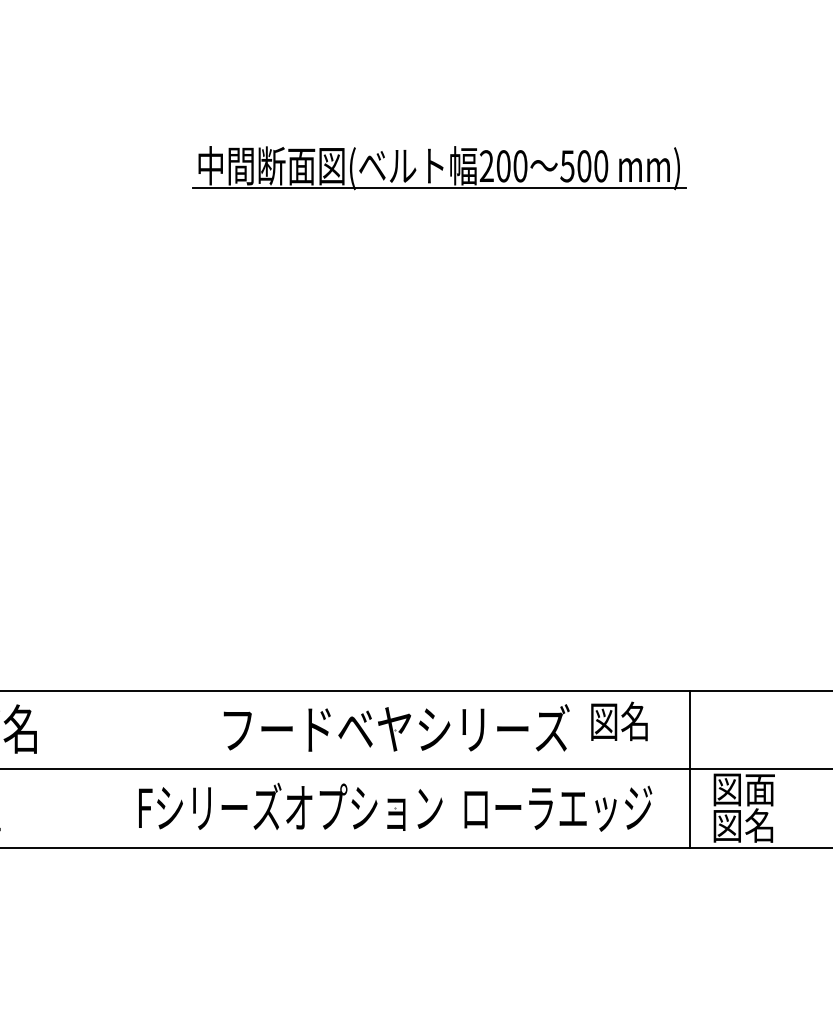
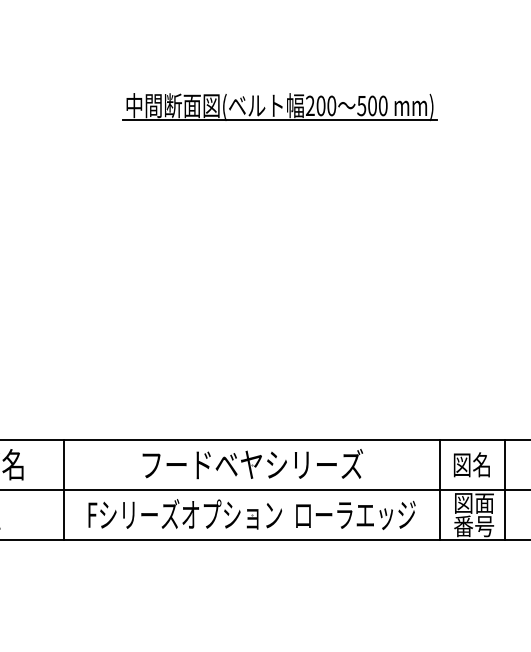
text: (618, 720) -> (471, 464), moved
line: (99, 769) -> (63, 490), added
line: (791, 769) -> (504, 490), added
text: (744, 826) -> (474, 526), 図名 -> 番号

